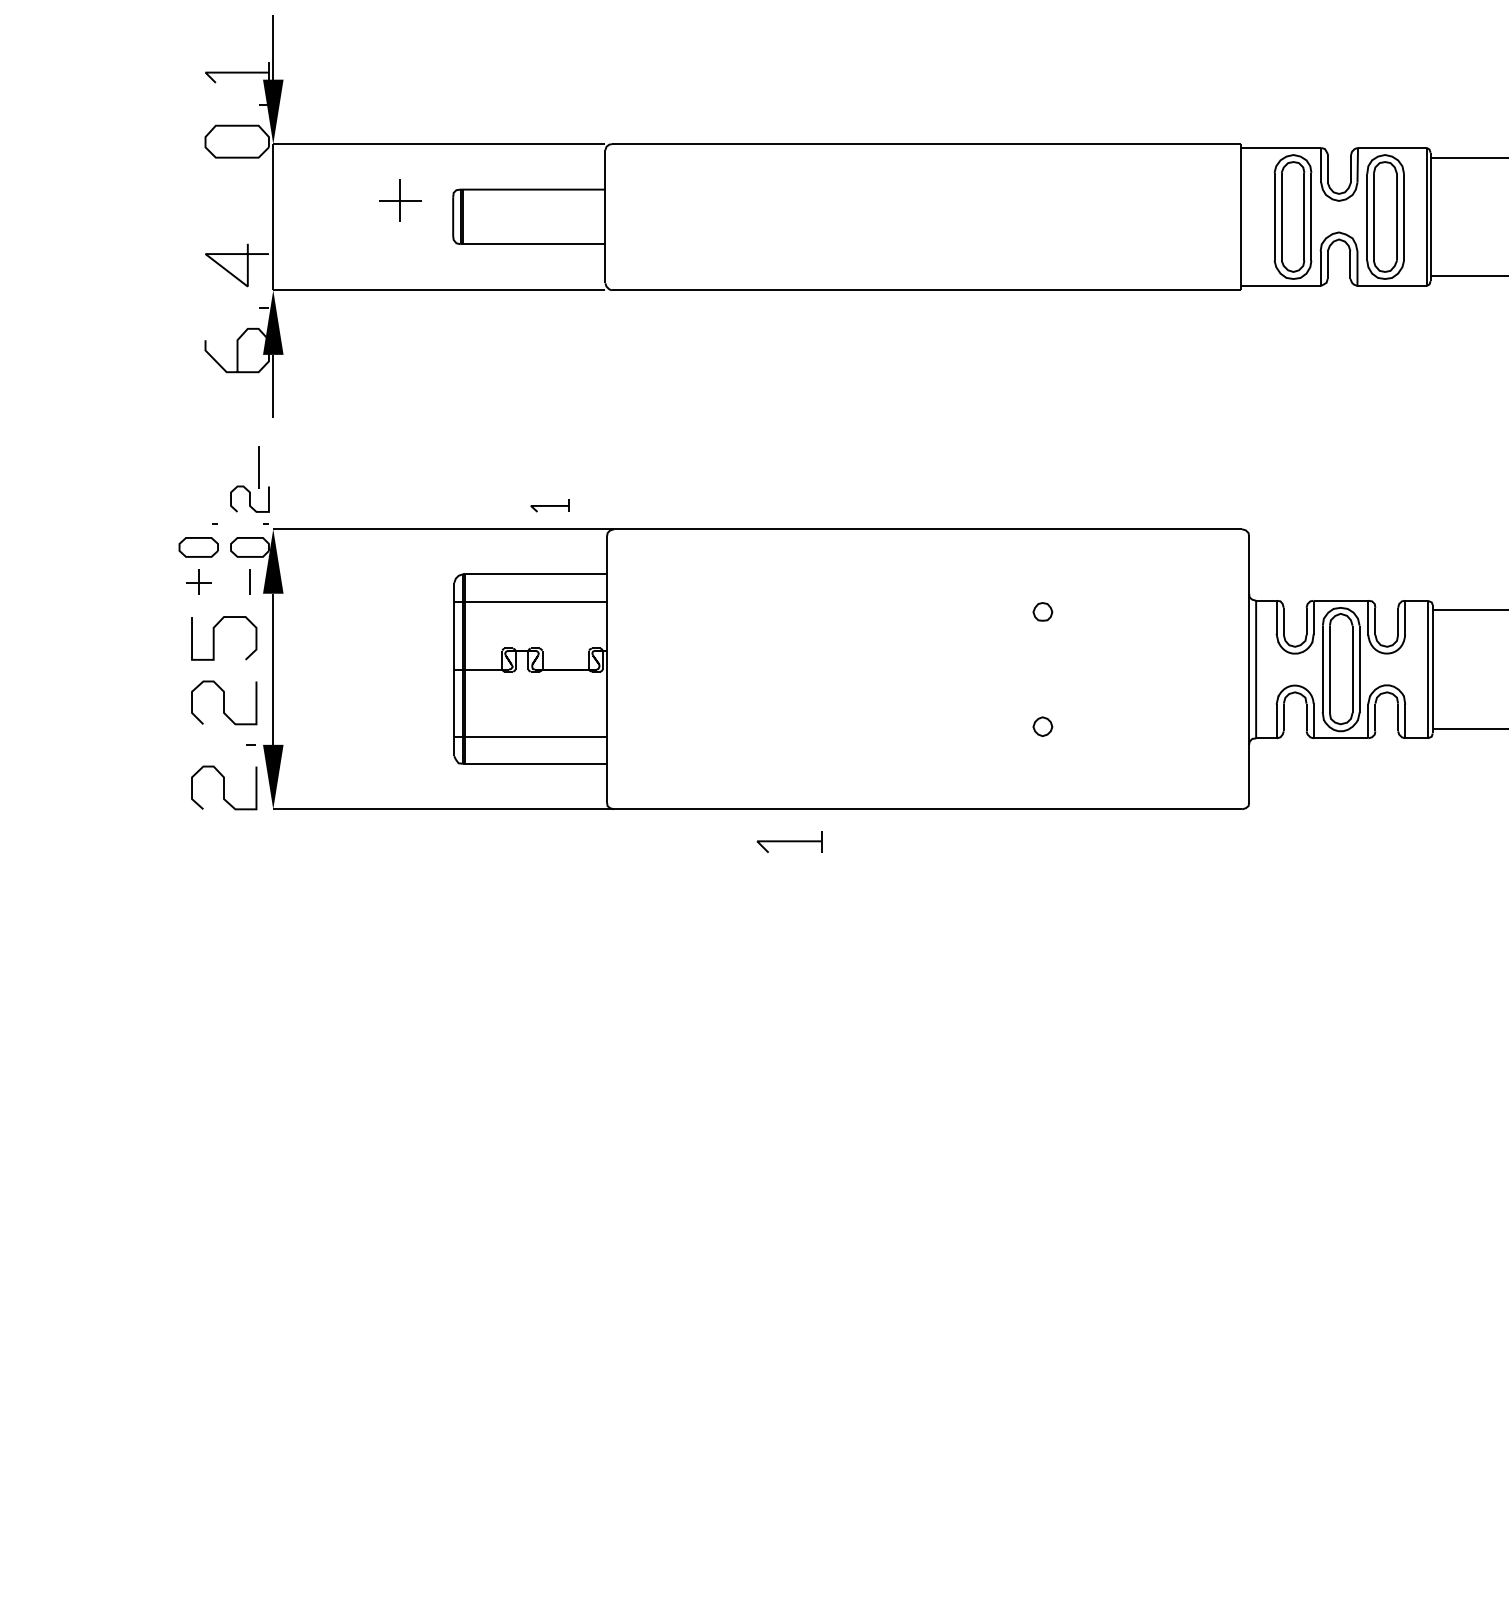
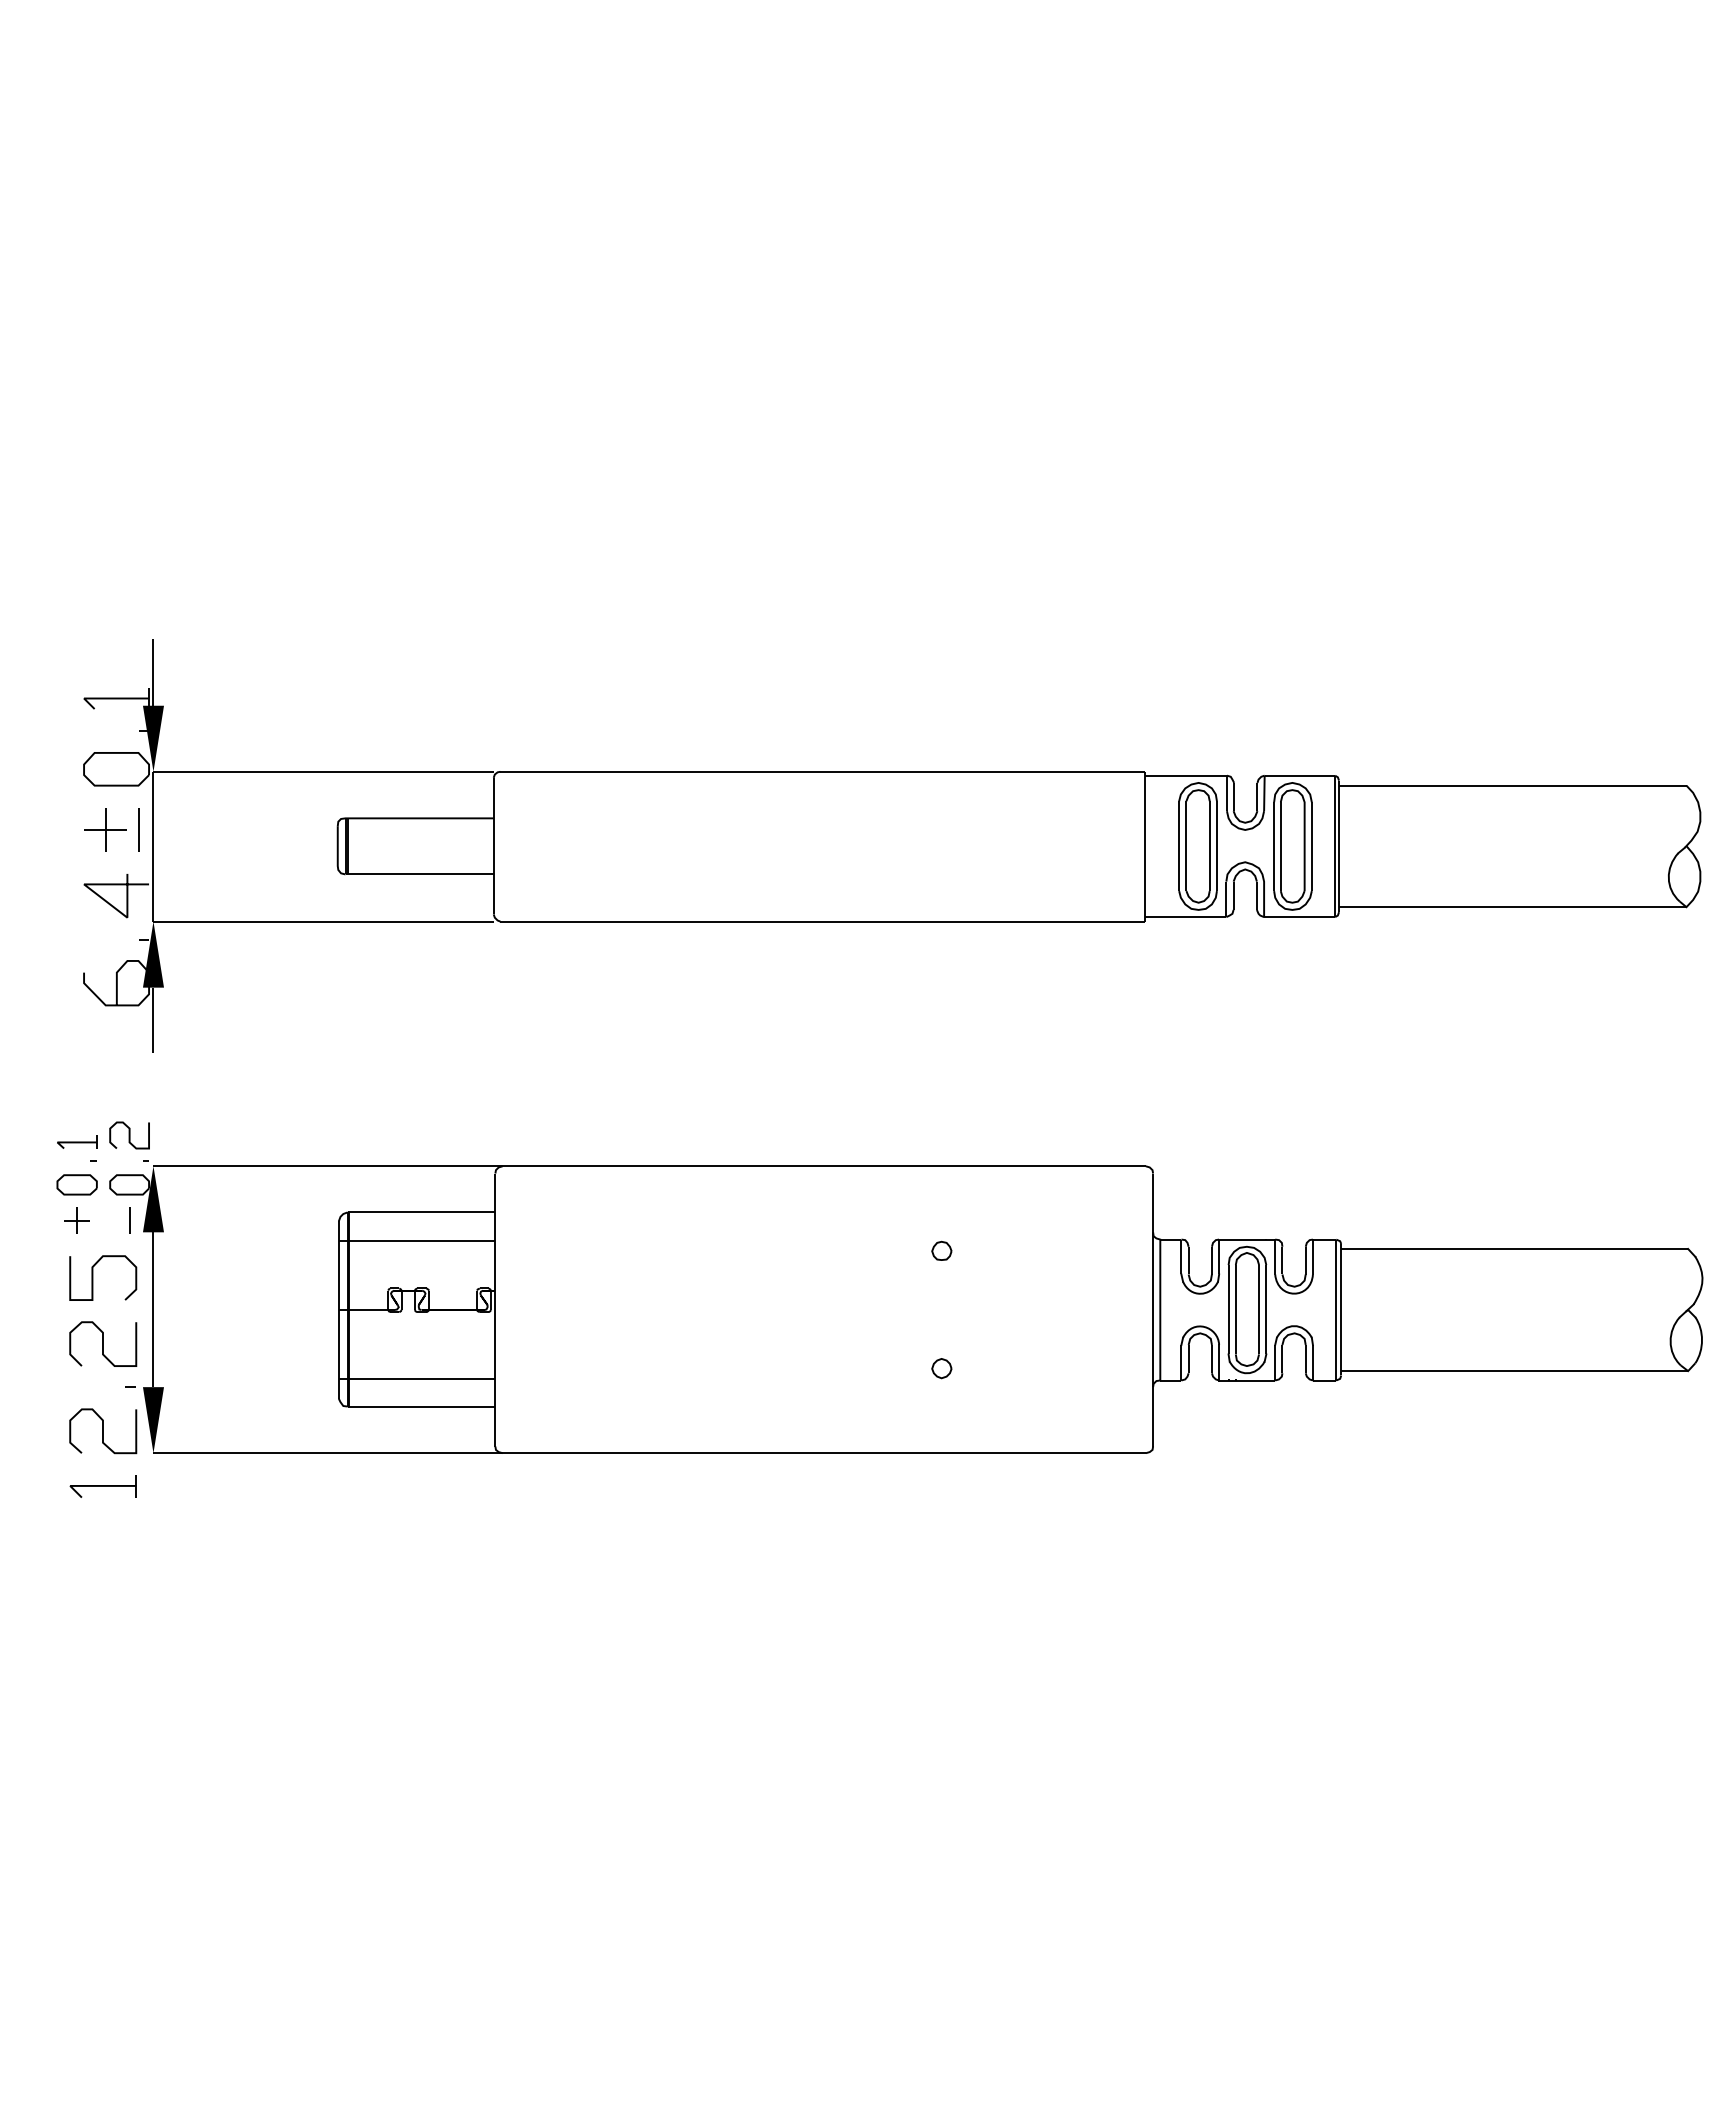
part: (400, 200) -> (105, 829), moved
line: (258, 466) -> (138, 829), moved
part: (550, 505) -> (77, 1141), moved
part: (788, 841) -> (102, 1486), moved

